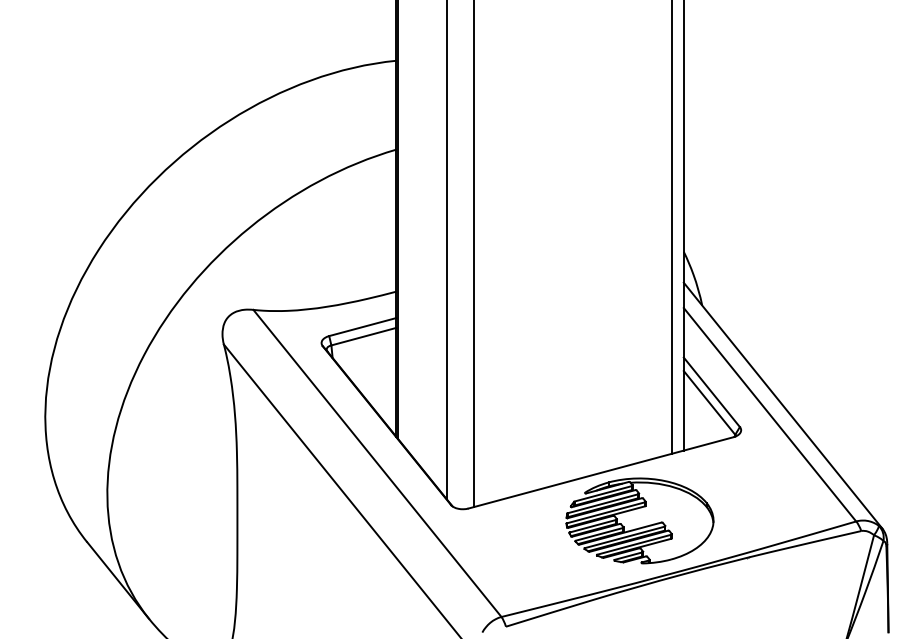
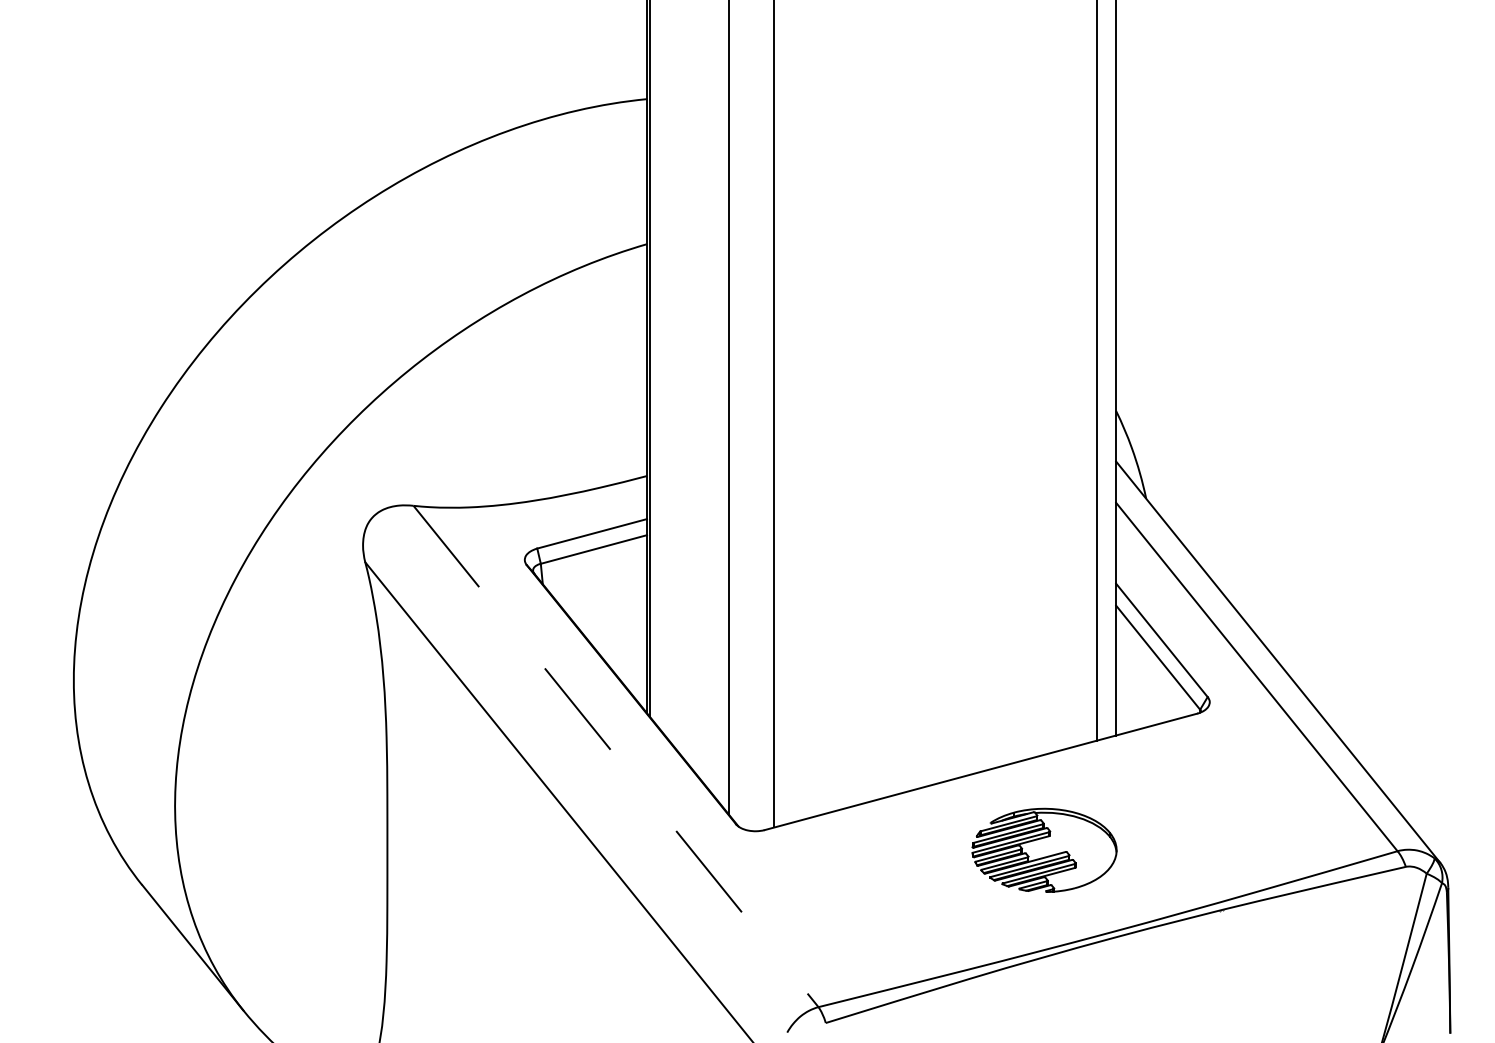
line: (377, 463) -> (616, 756), solid -> dashed
part: (639, 520) -> (1043, 849), size x0.6

